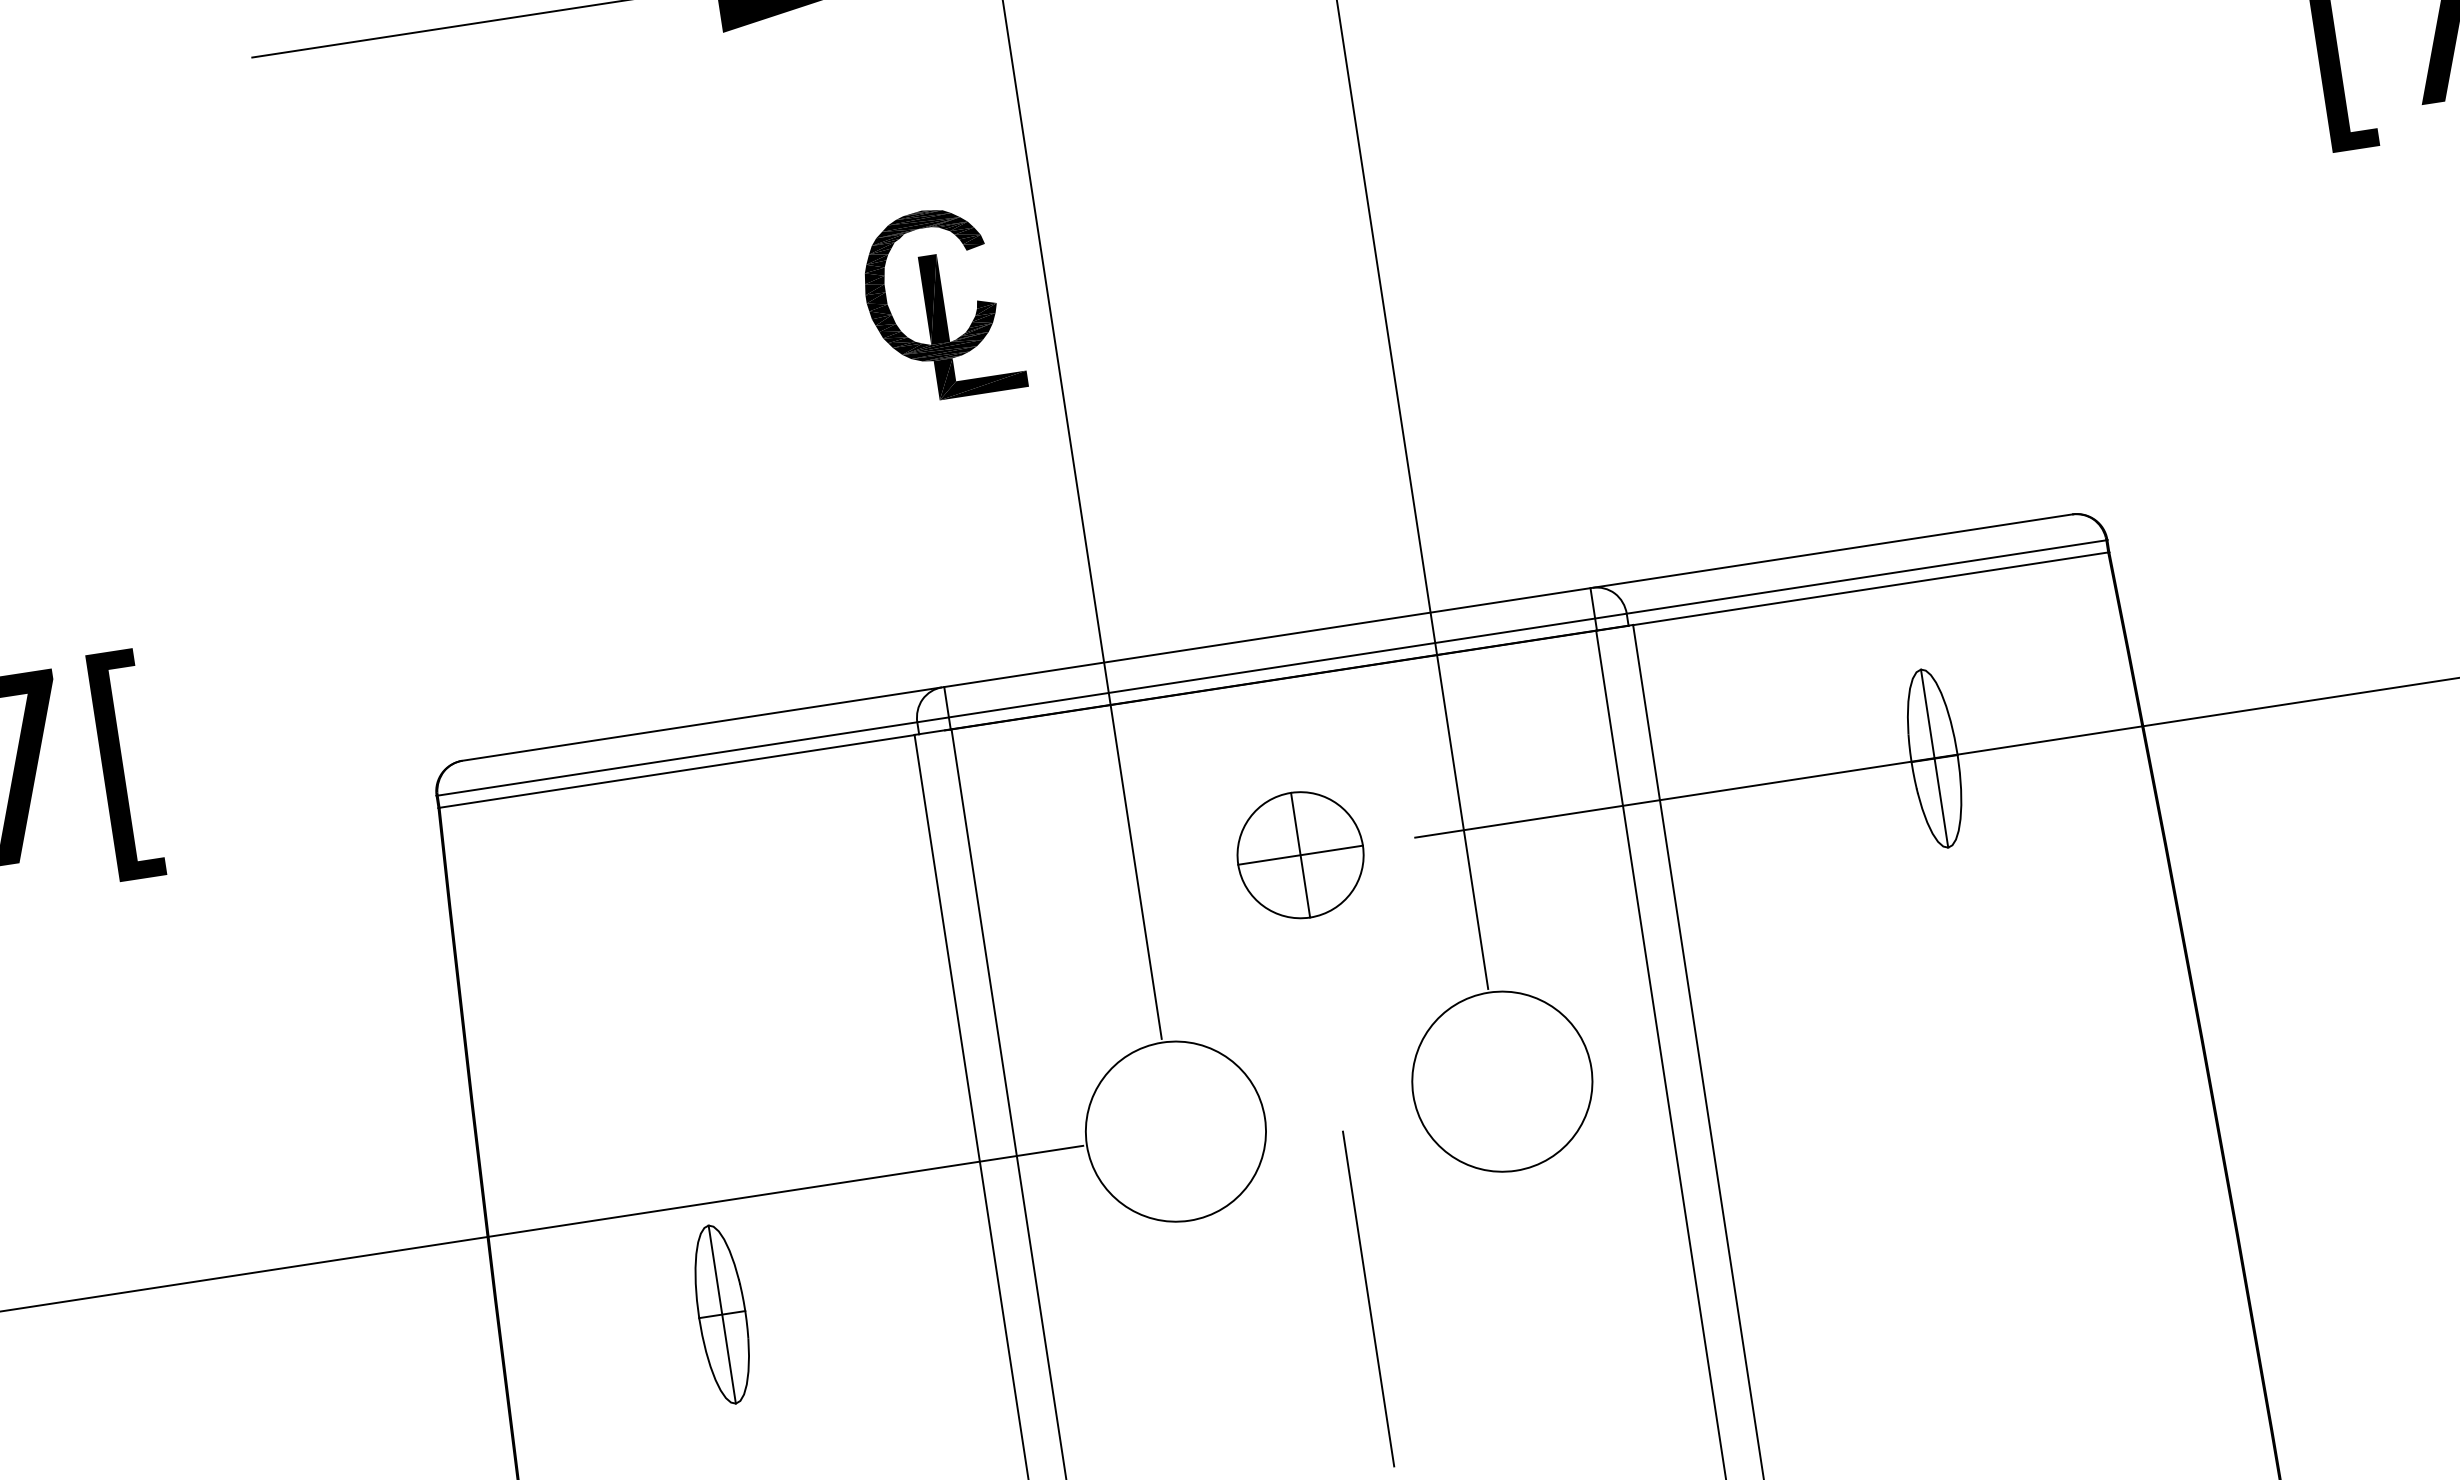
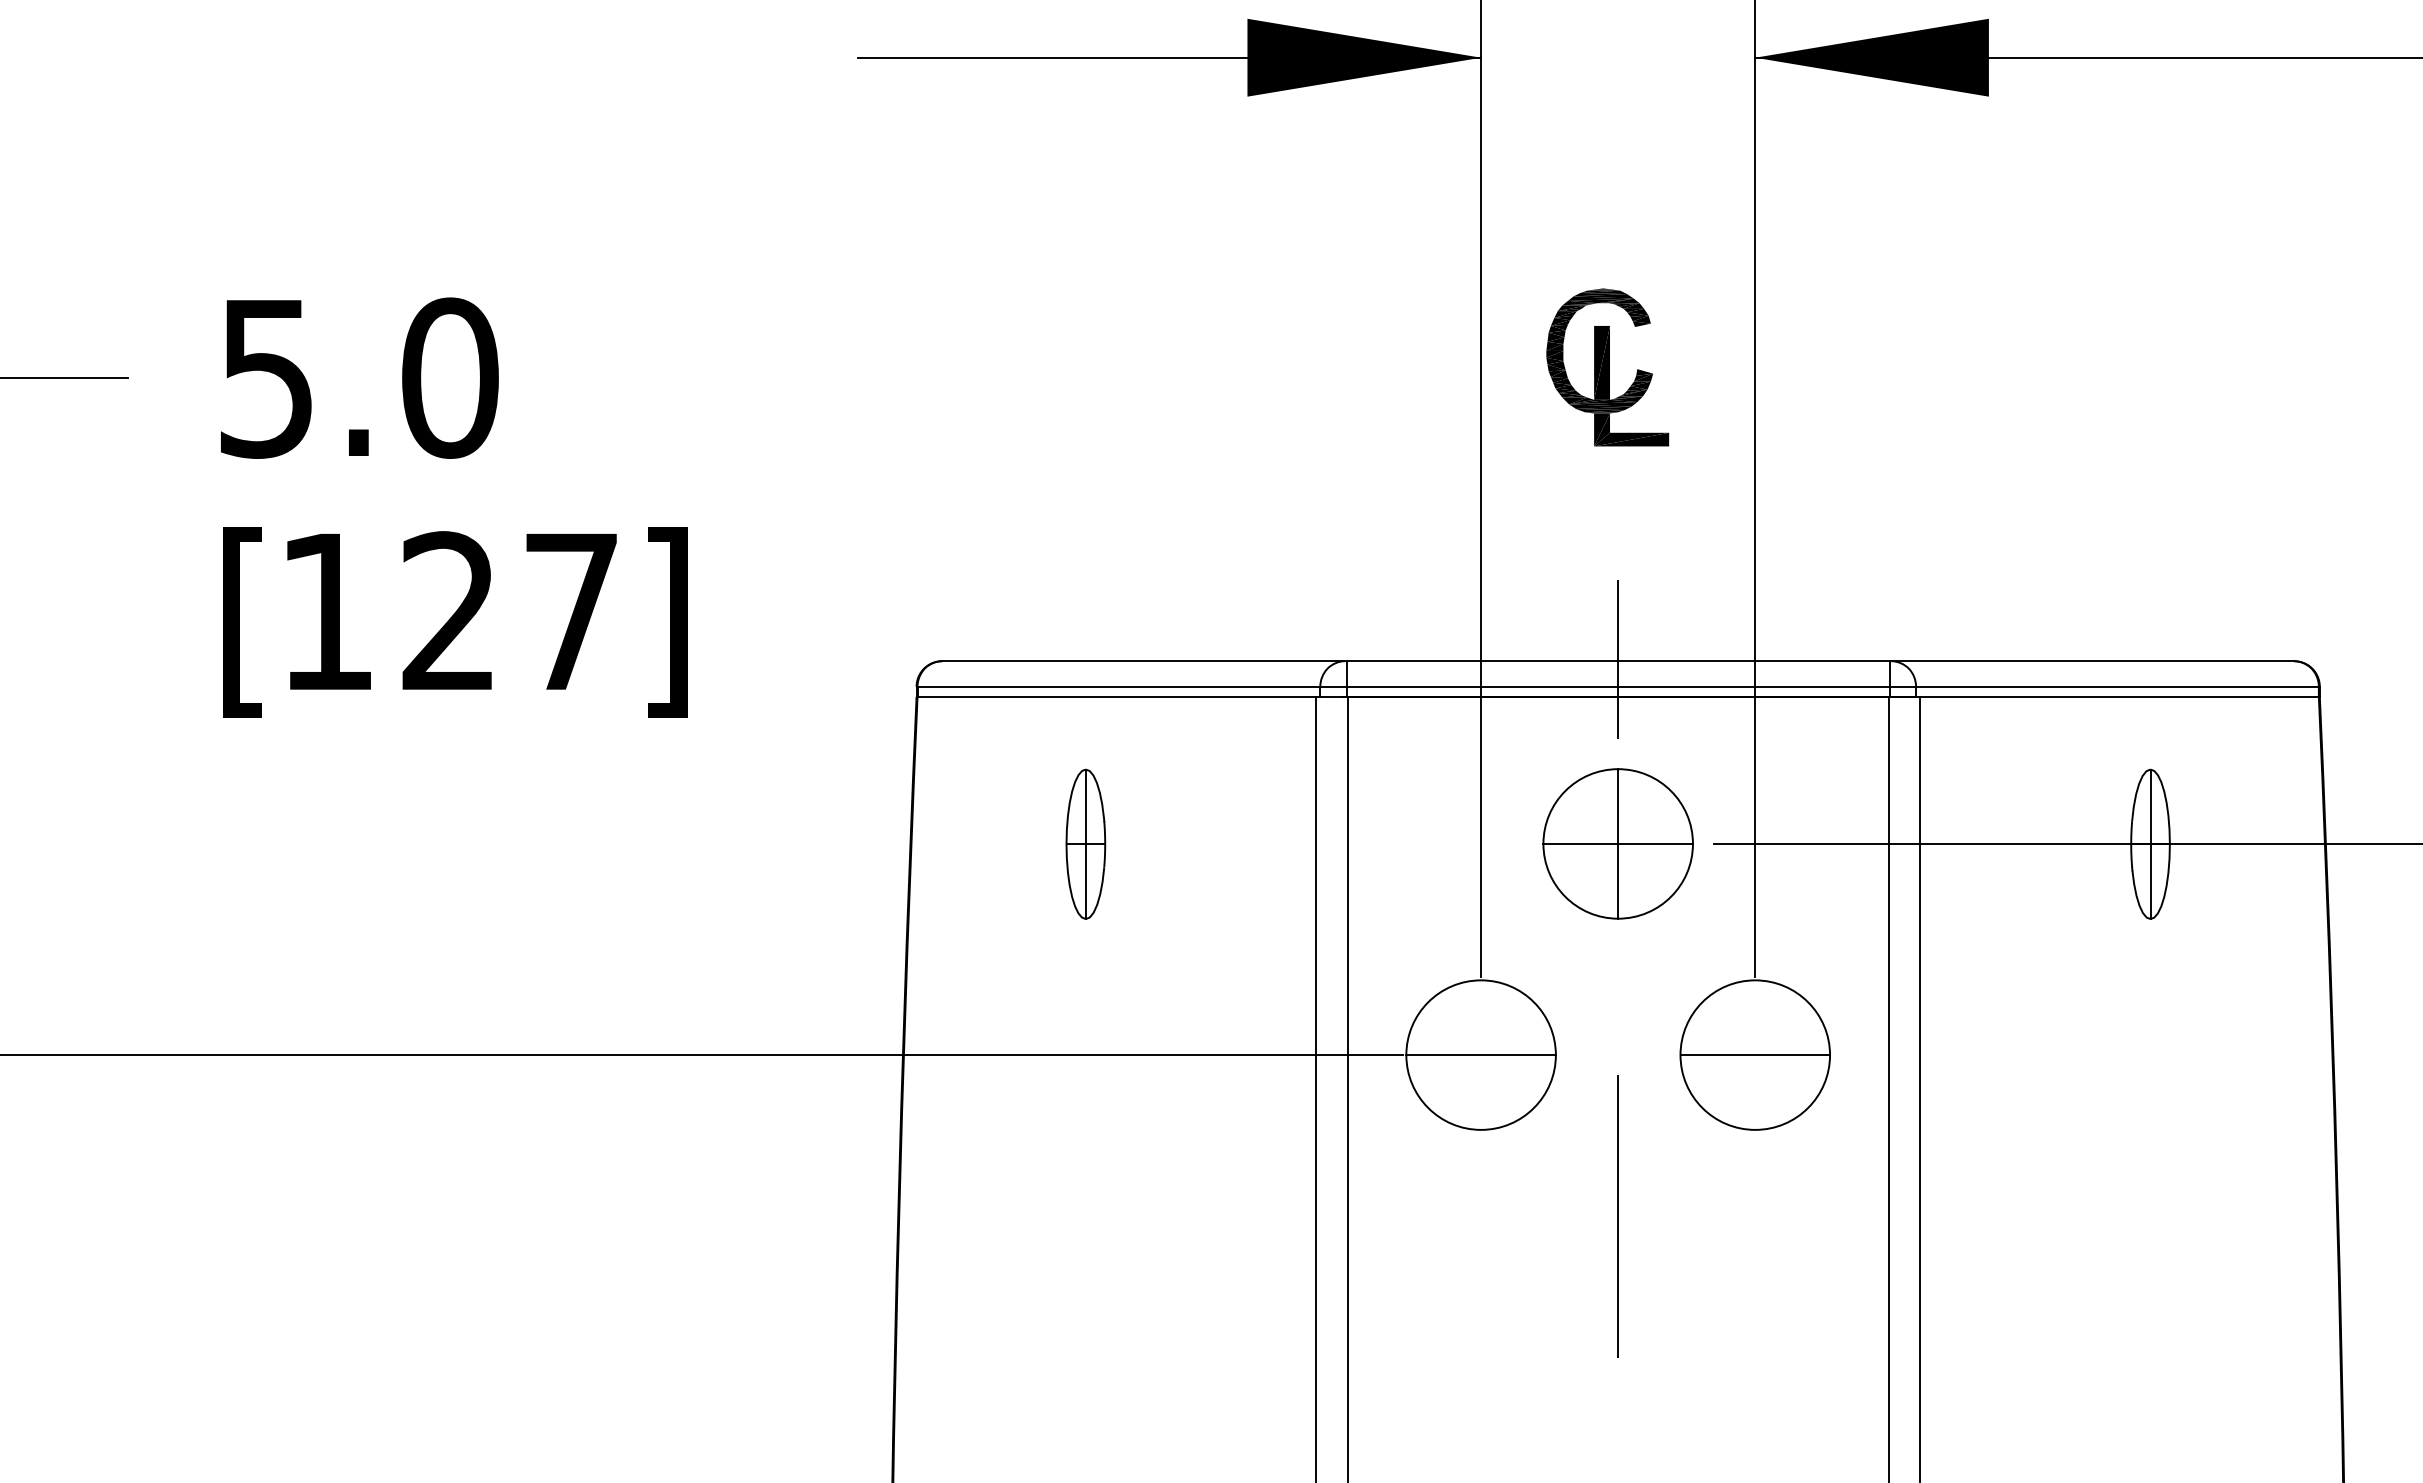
part: (941, 303) -> (1607, 367), moved
line: (1267, 635) -> (1618, 659), added
text: (127, 764) -> (666, 622), [ -> ]
part: (1299, 854) -> (1617, 843), size x1.43
line: (1502, 1082) -> (1755, 1055), added
line: (1175, 1132) -> (1480, 1055), added
part: (721, 1313) -> (1085, 843), moved

